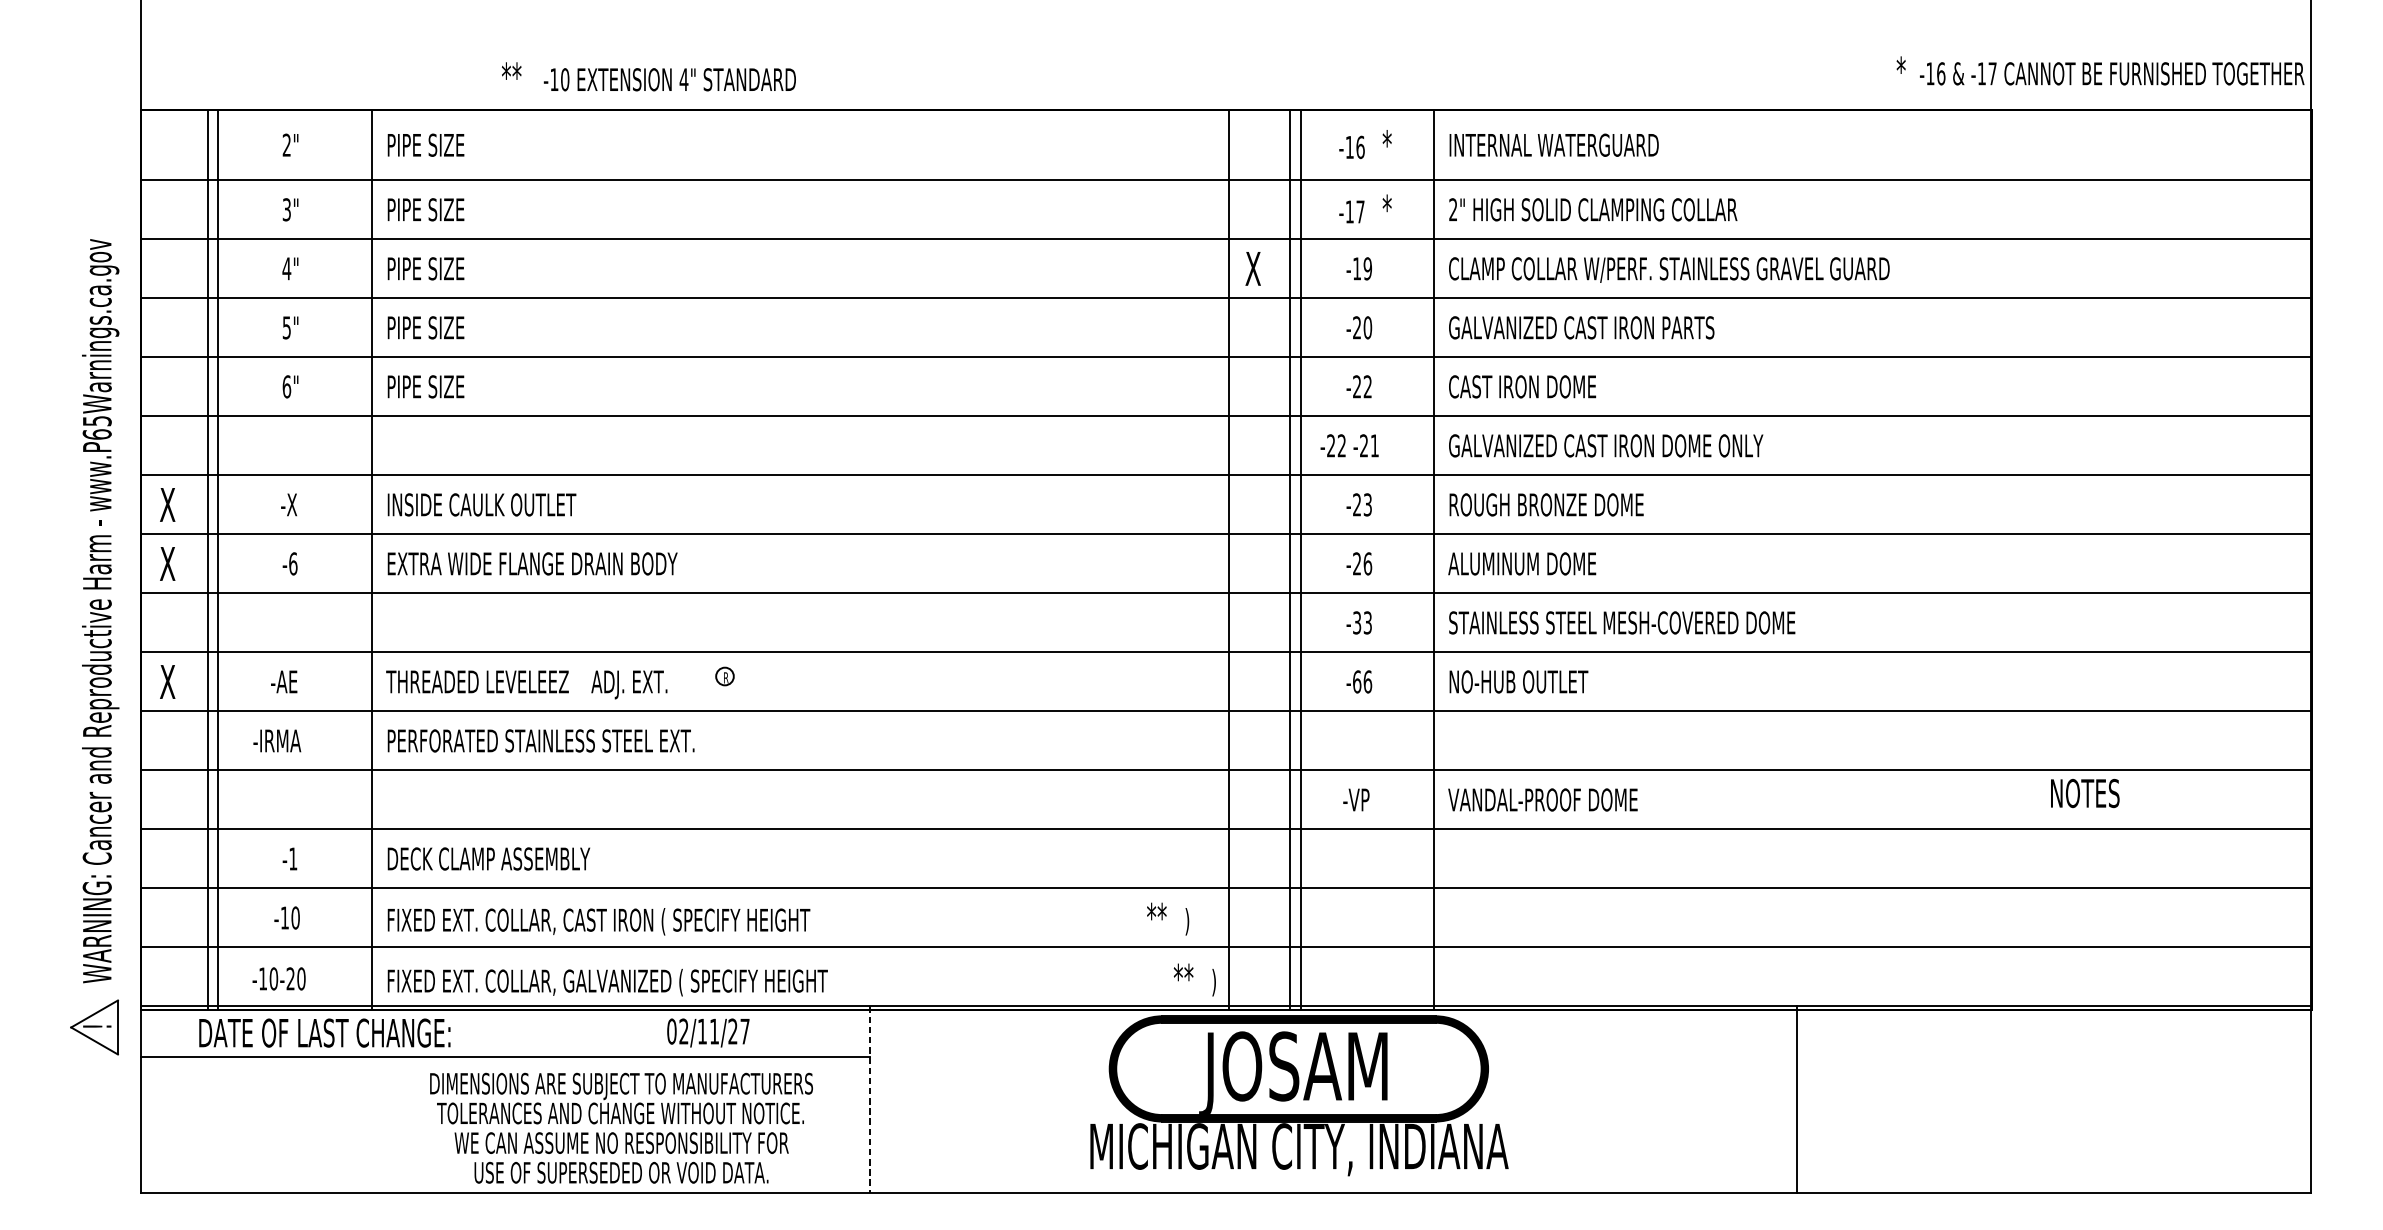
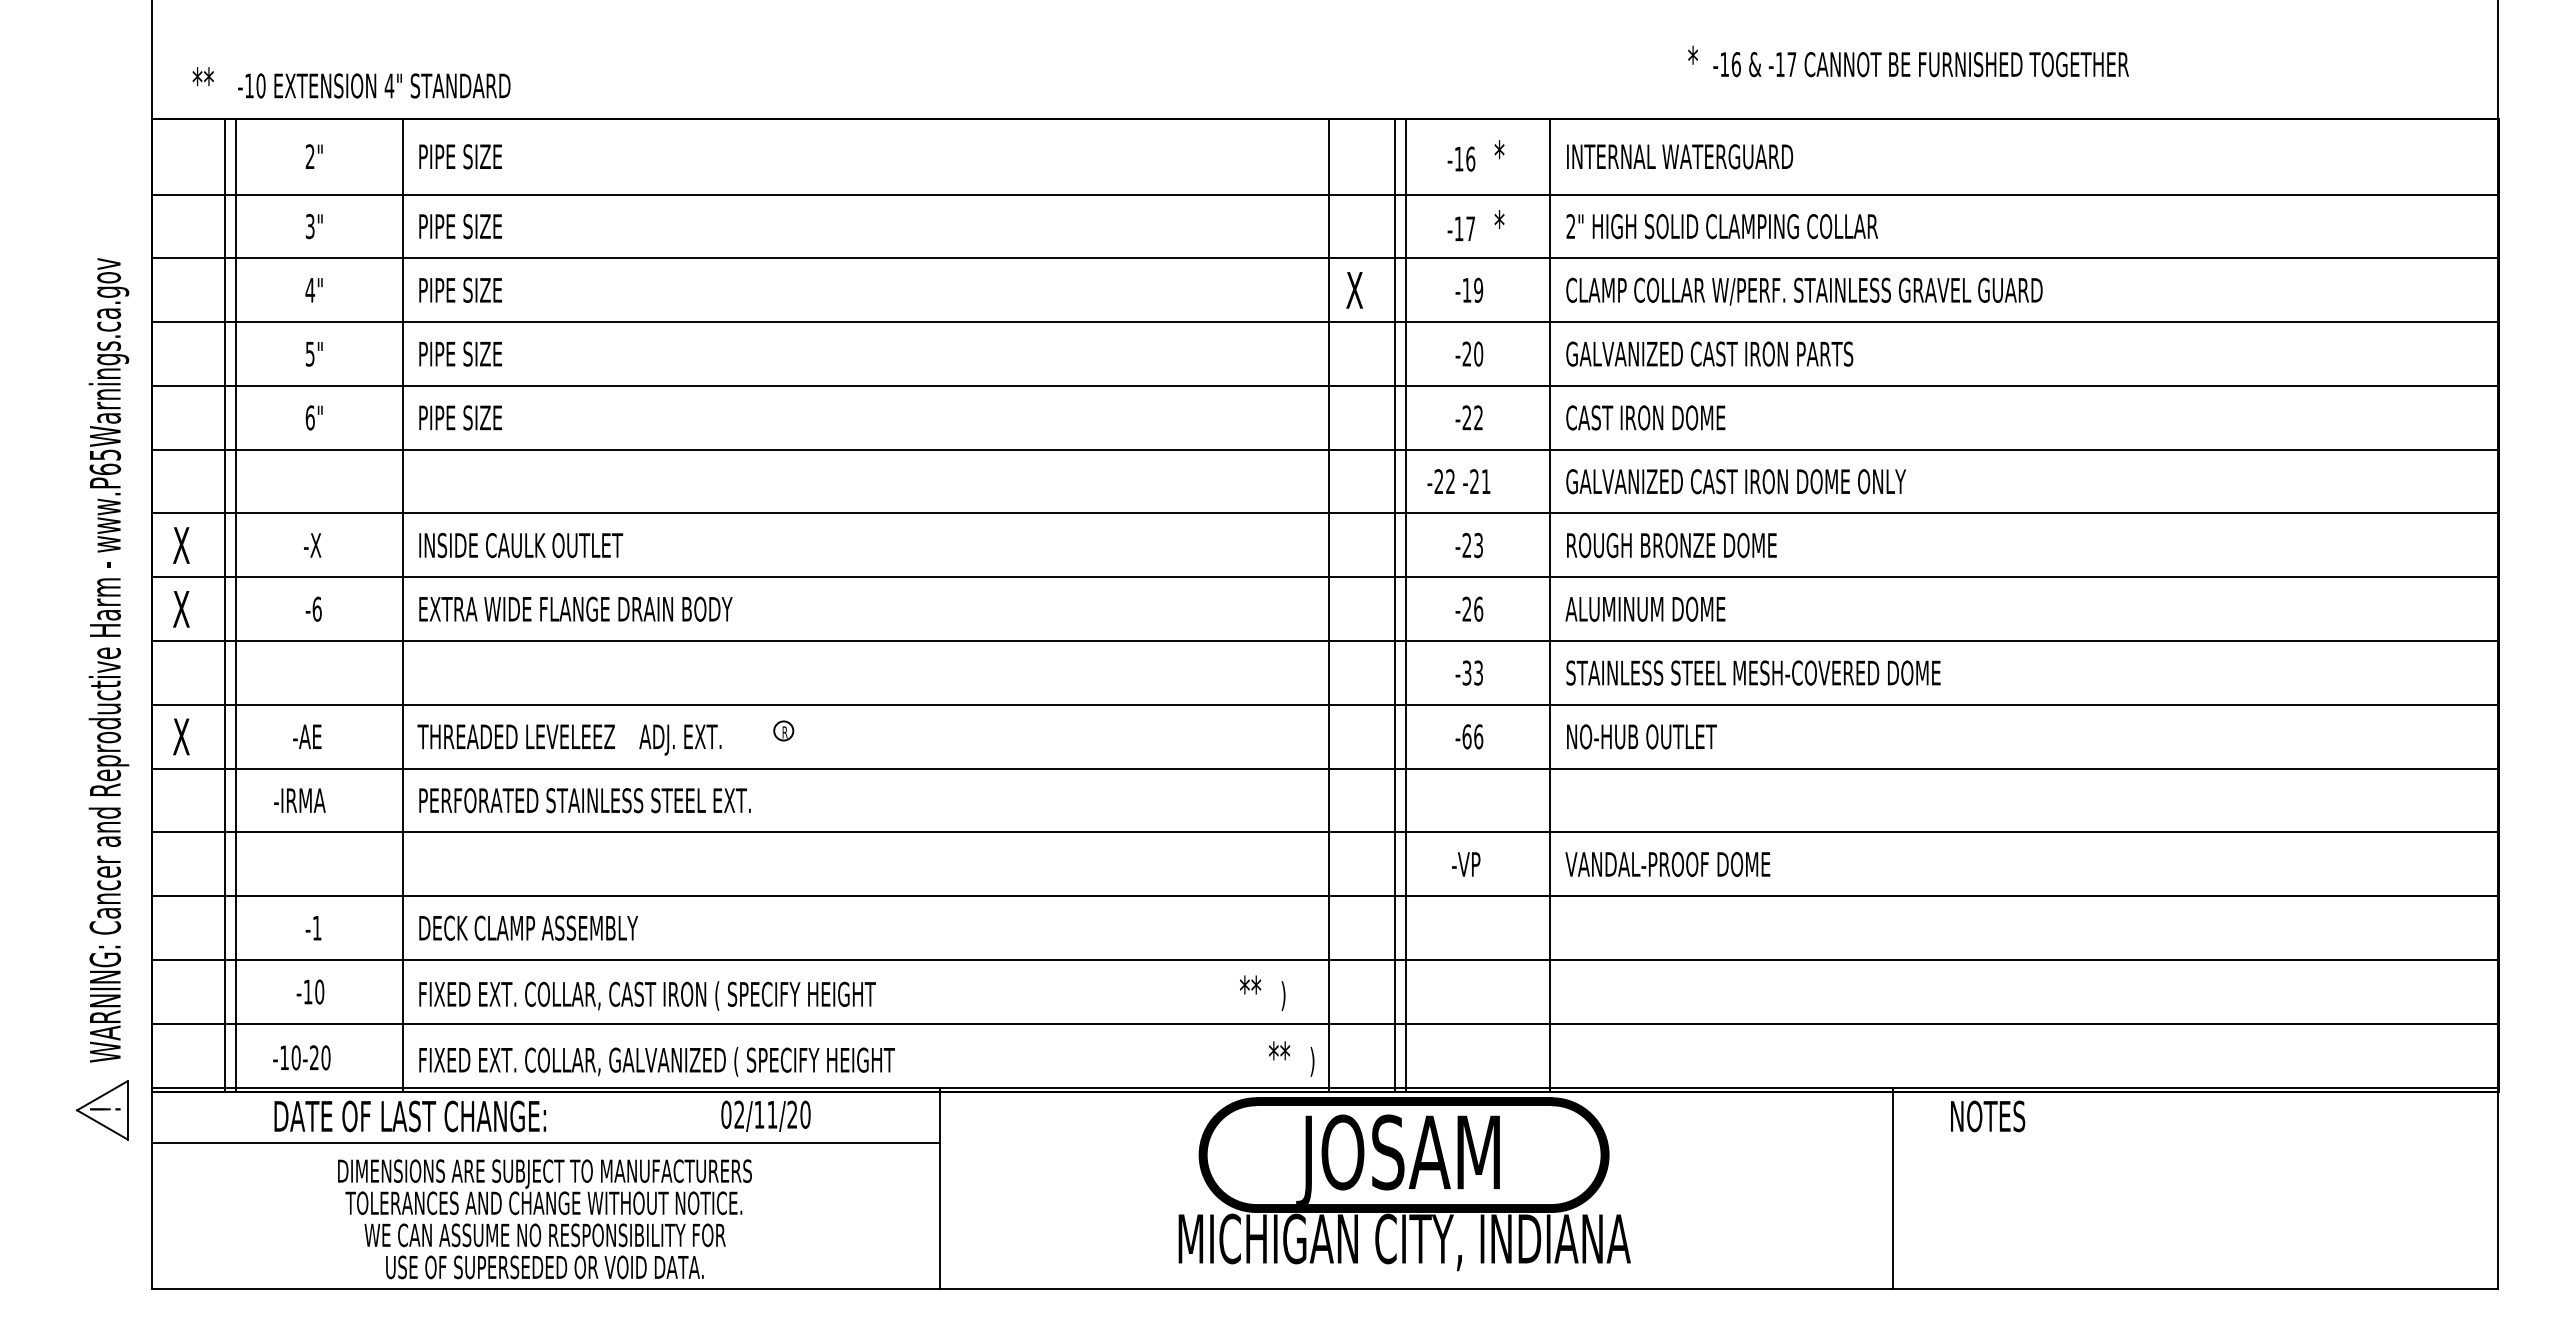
text: (2100, 70) -> (1908, 61), moved
text: (648, 76) -> (351, 82), moved
text: (2085, 793) -> (1988, 1116), moved
text: (745, 1031) -> (805, 1114), 02/11/27 -> 02/11/20
text: (325, 1033) -> (410, 1116), moved
line: (869, 1099) -> (940, 1188), dashed -> solid
line: (1797, 1099) -> (1893, 1188), moved
text: (621, 1128) -> (544, 1219), moved

